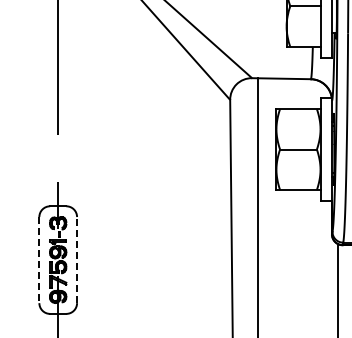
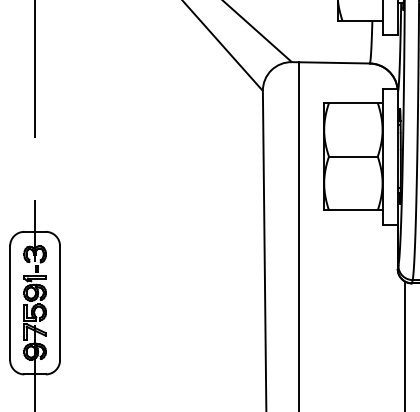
line: (77, 259) -> (60, 302), dashed -> solid
line: (39, 260) -> (10, 303), dashed -> solid

